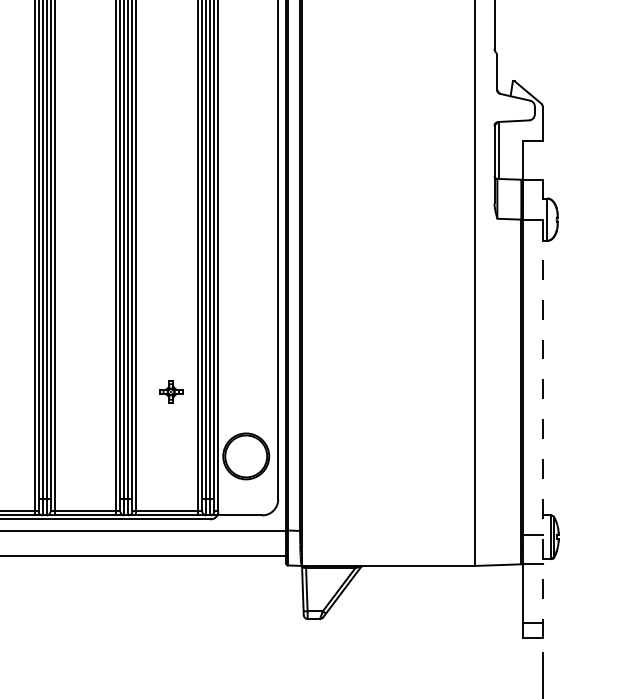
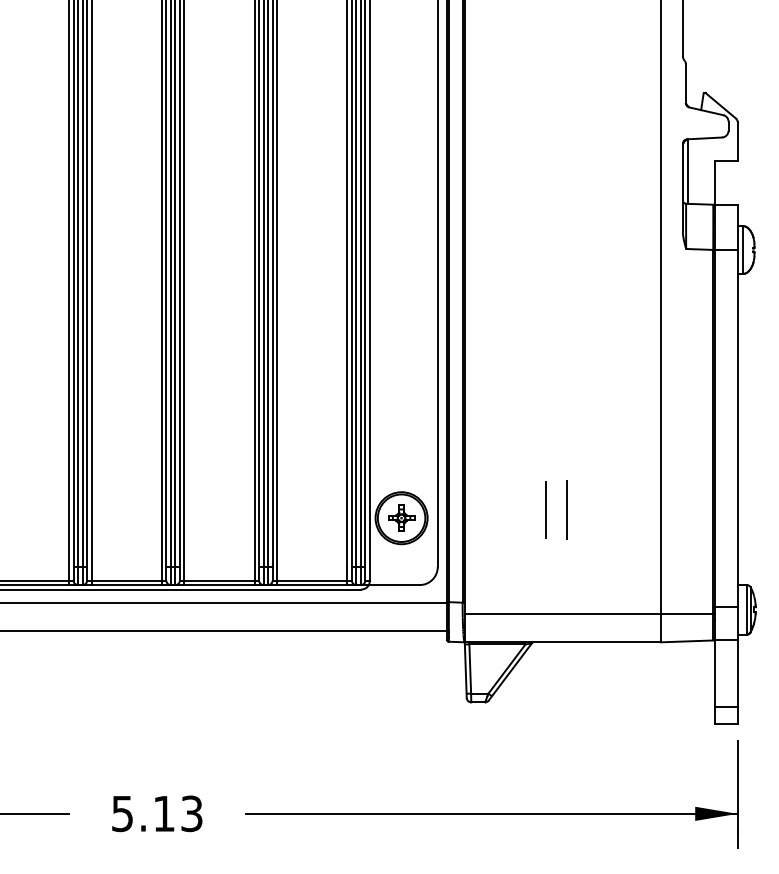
part: (171, 391) -> (401, 517), moved
line: (542, 409) -> (737, 464), dashed -> solid
line: (373, 448) -> (545, 509), added
line: (391, 448) -> (566, 509), added
line: (412, 541) -> (589, 614), added

